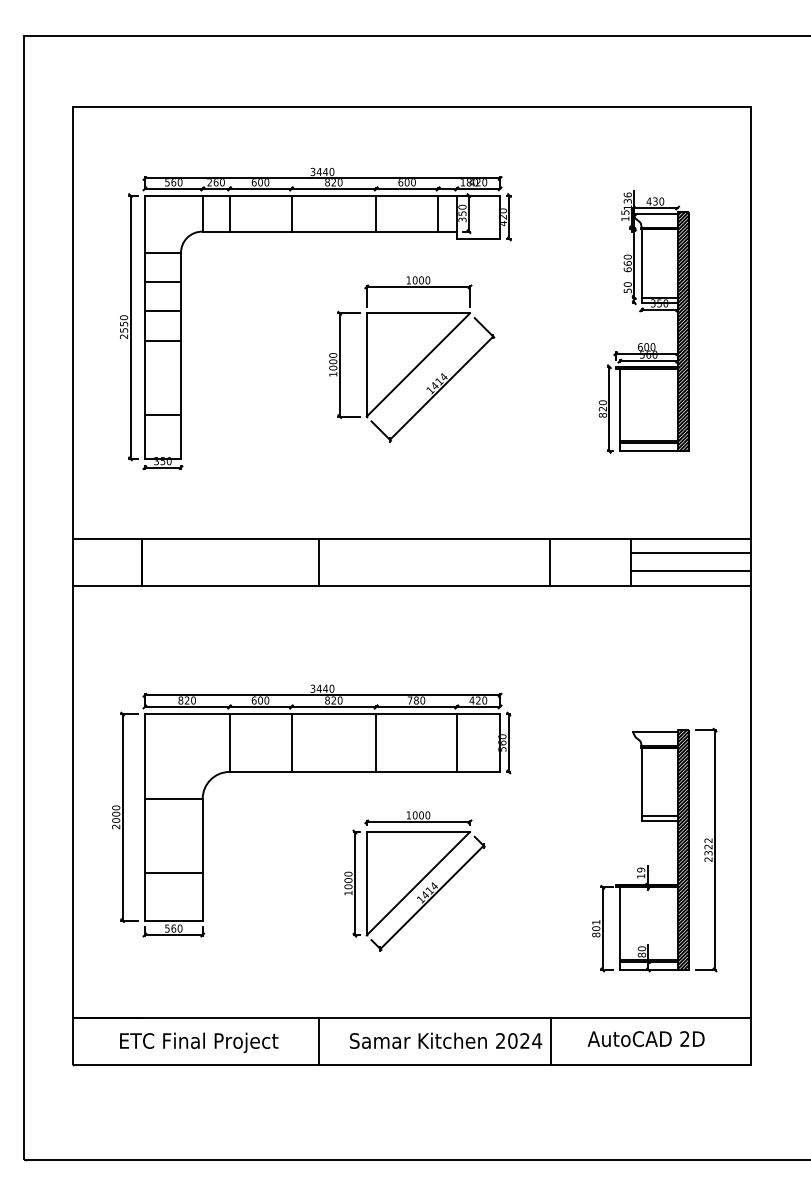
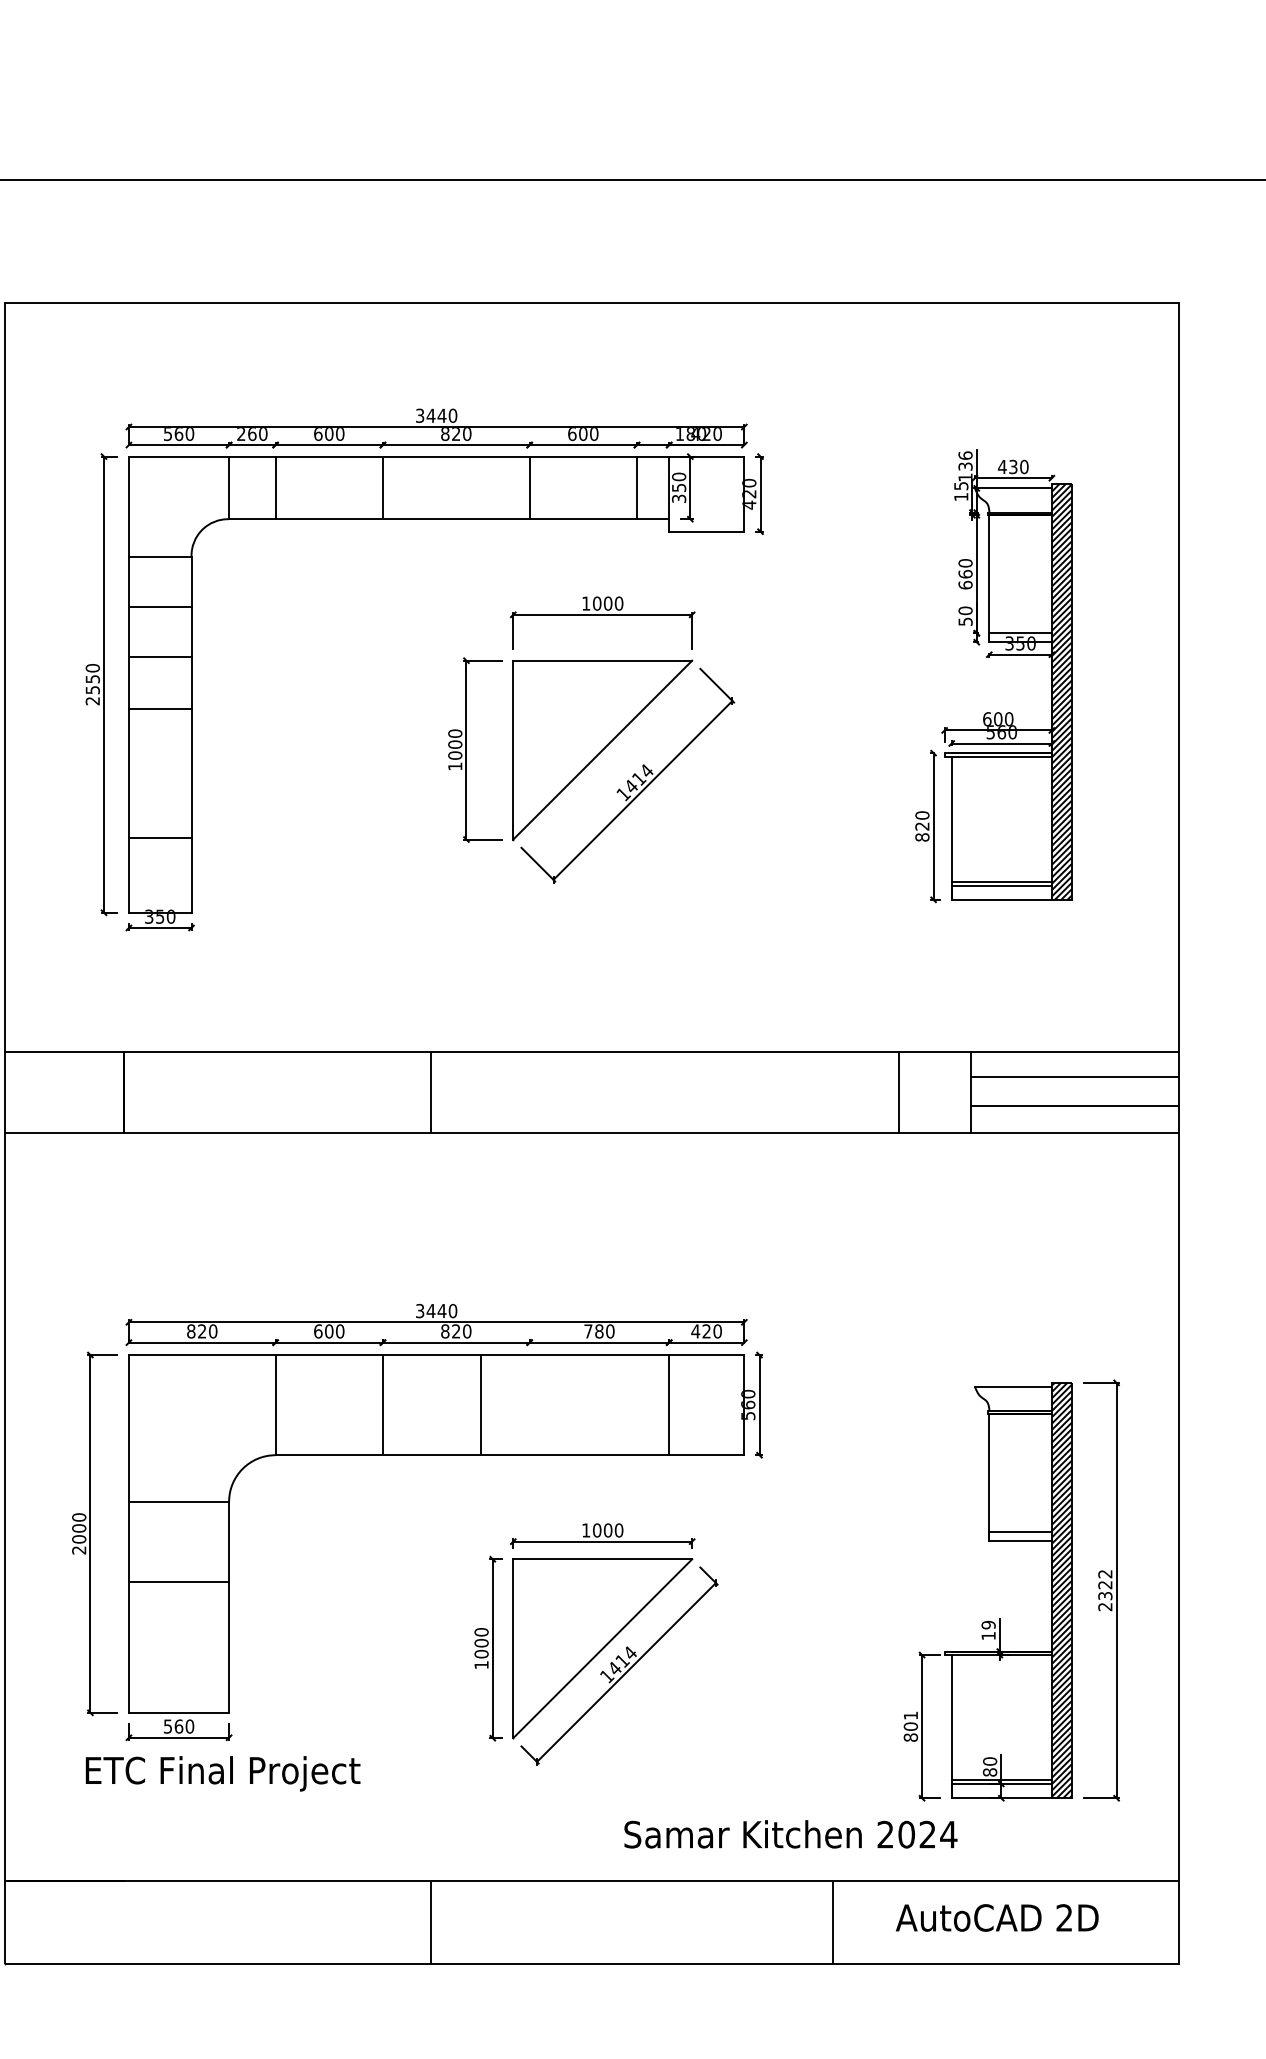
line: (550, 562) -> (899, 1092), moved
line: (376, 742) -> (481, 1404), moved
line: (173, 873) -> (178, 1582), moved
text: (446, 1040) -> (791, 1833), moved
text: (199, 1042) -> (223, 1773), moved

